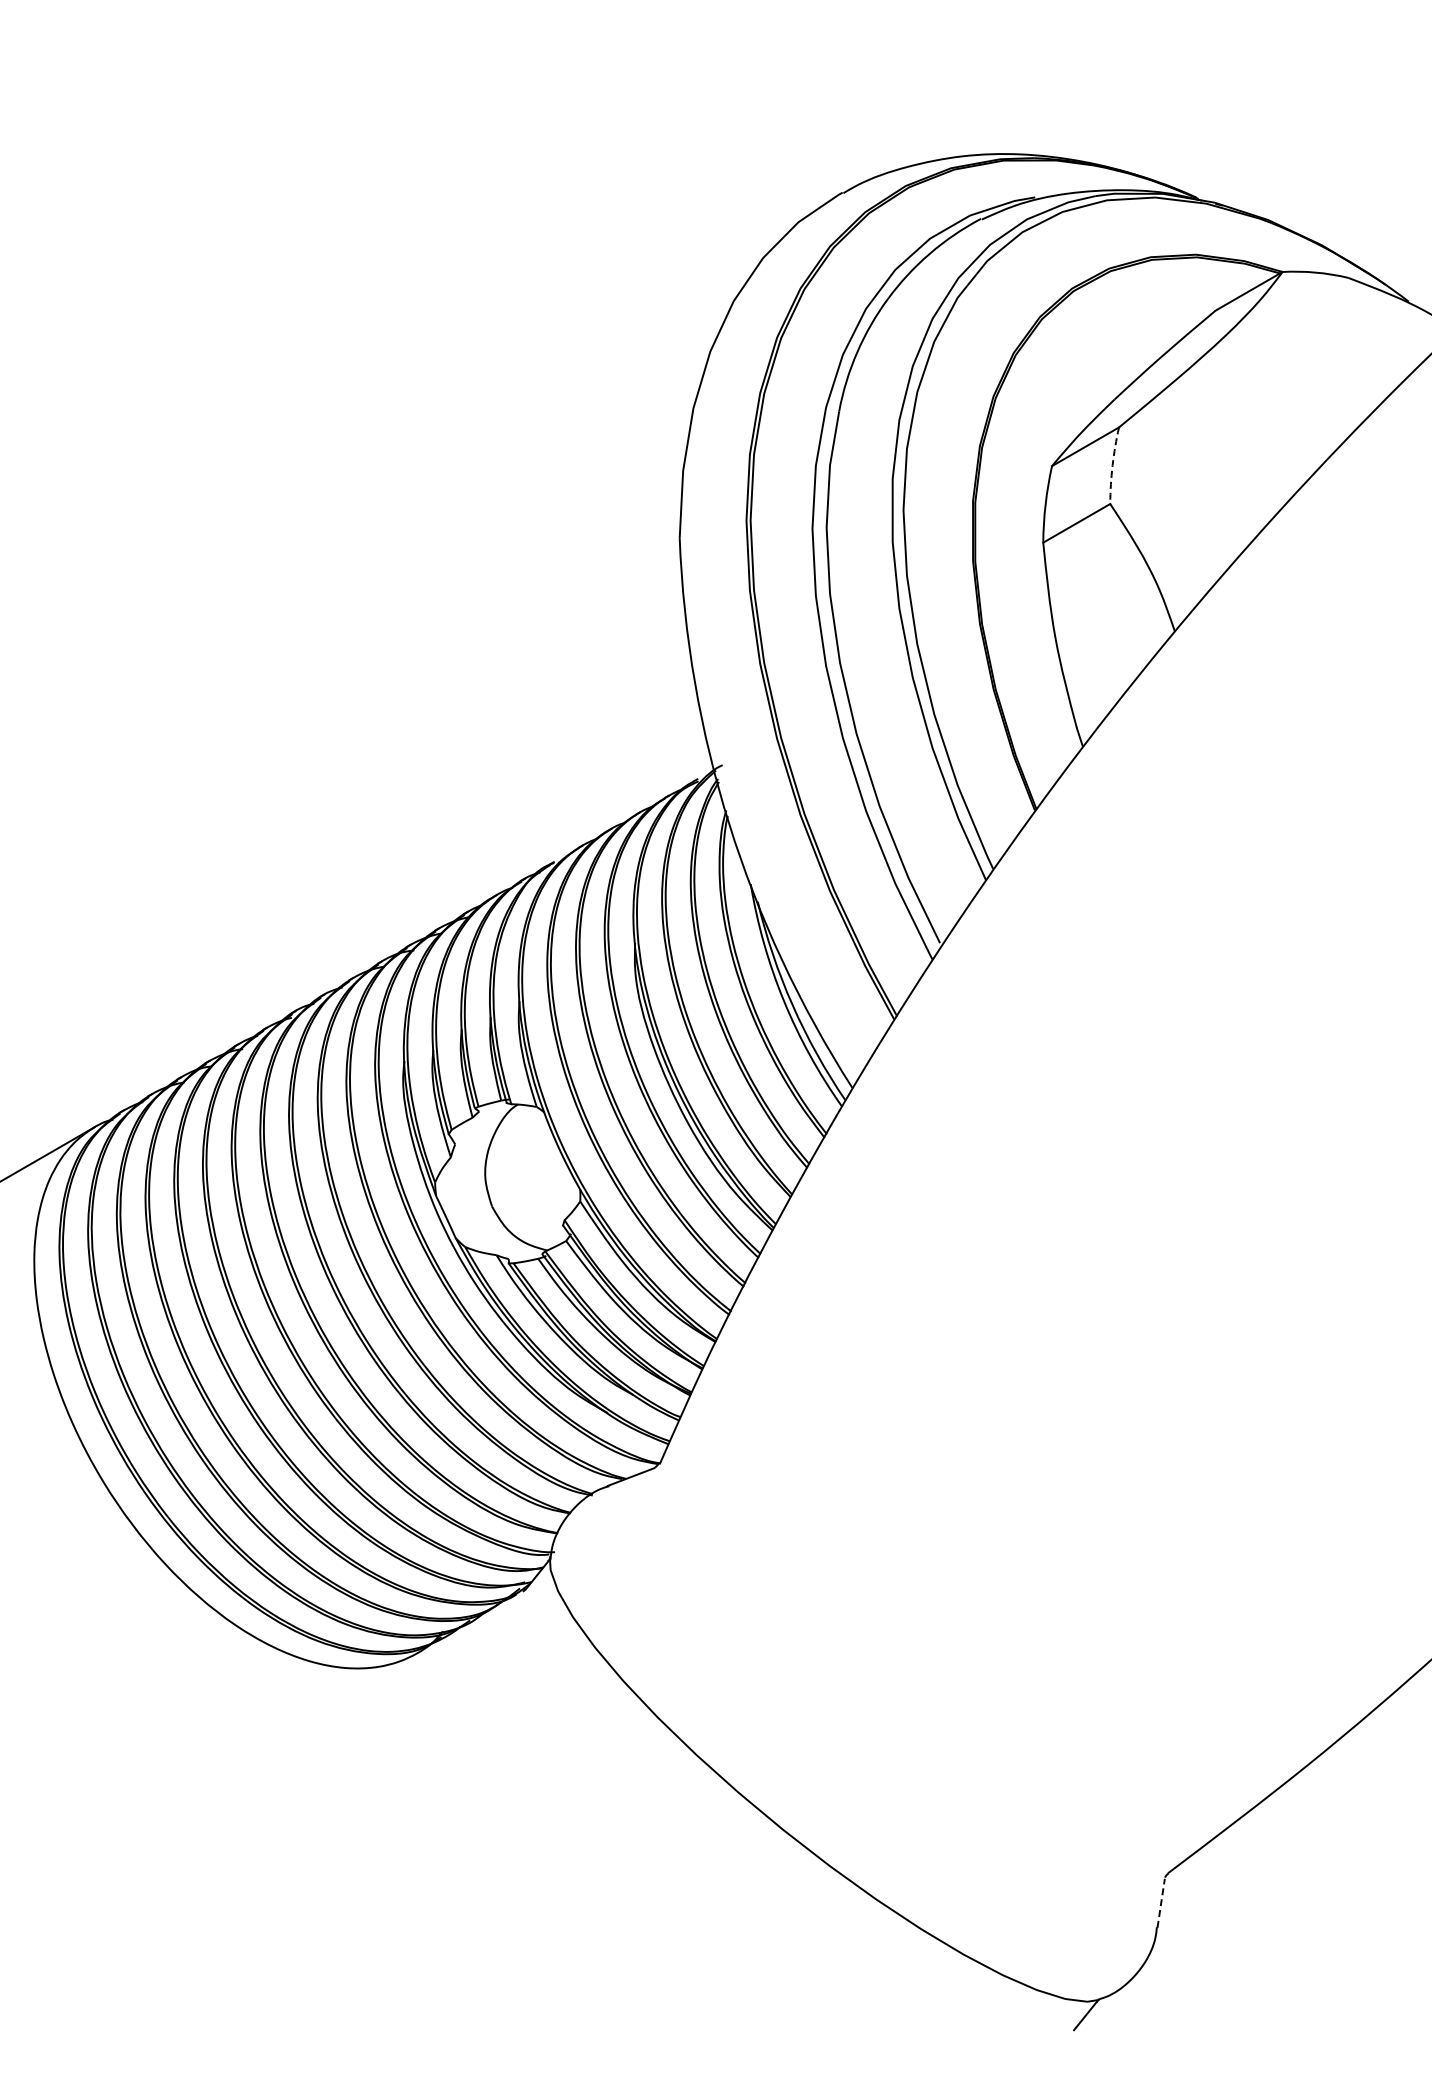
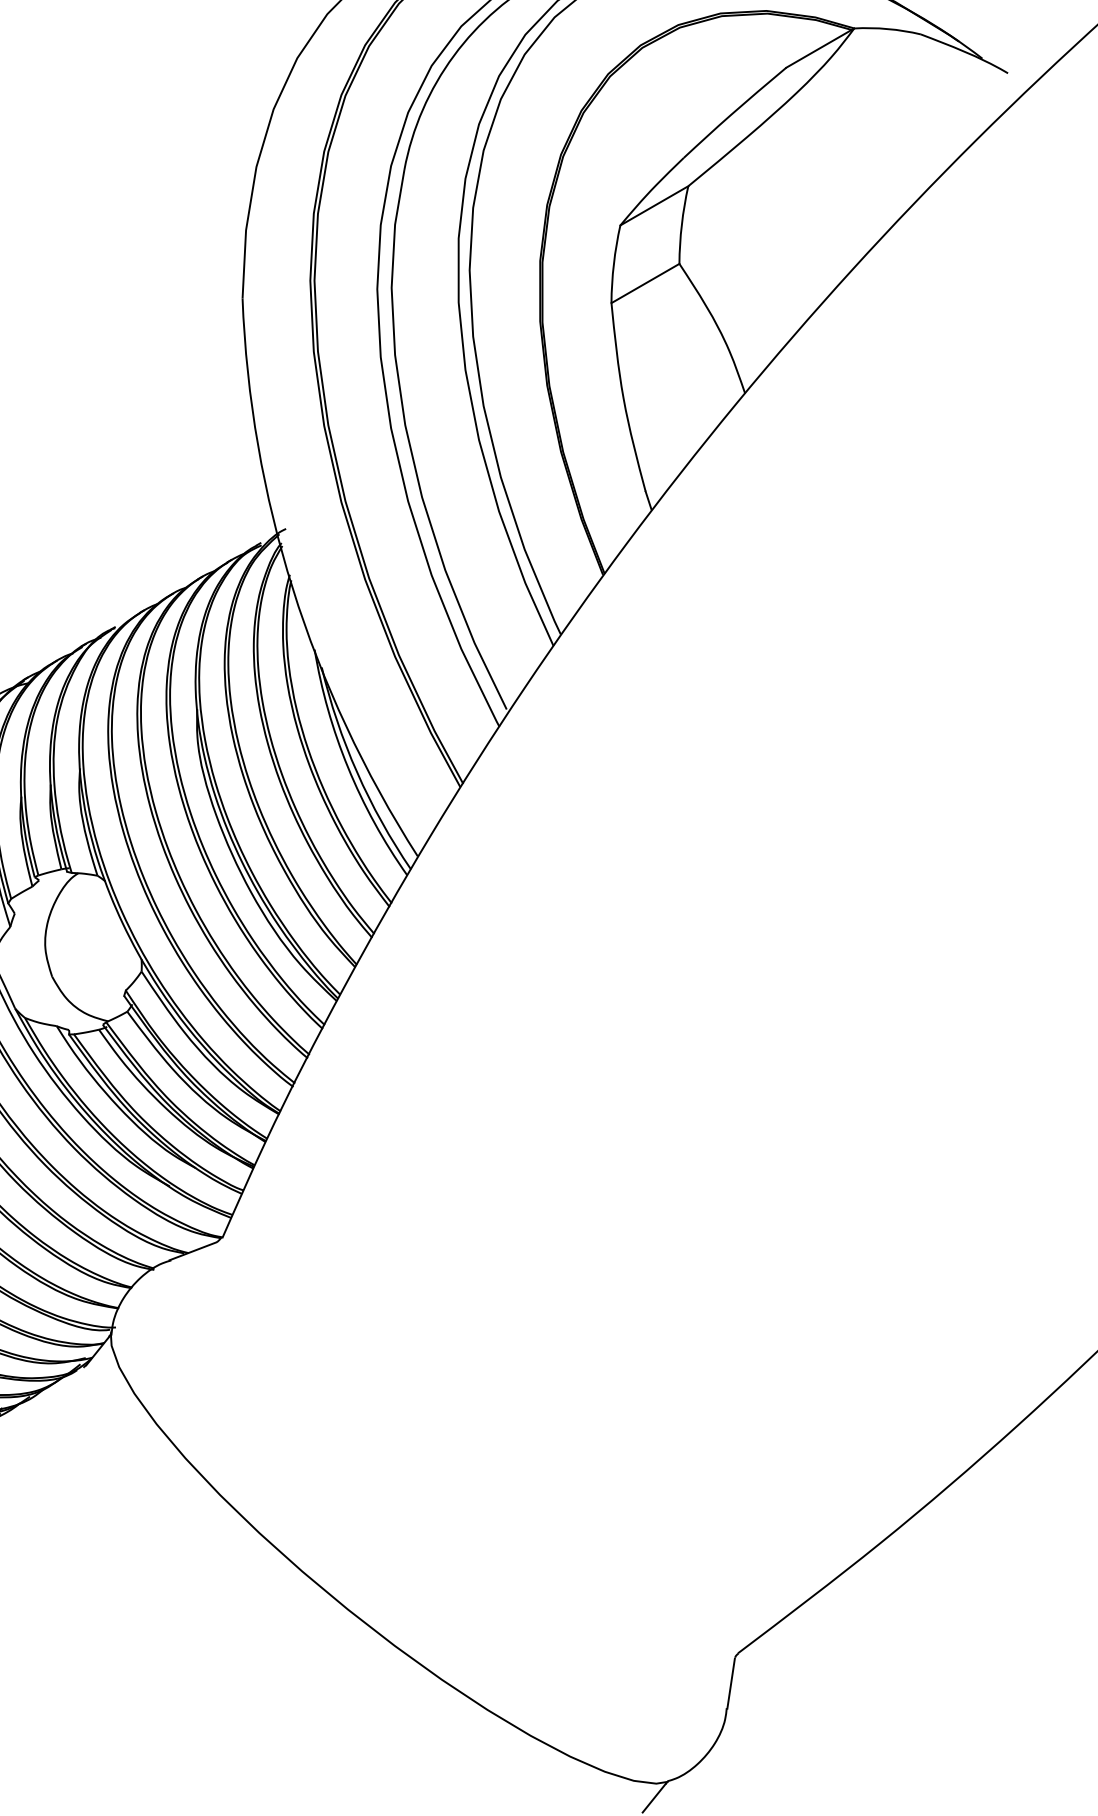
arc: (1112, 465) -> (681, 224), dashed -> solid
line: (1161, 1903) -> (731, 1683), dashed -> solid

